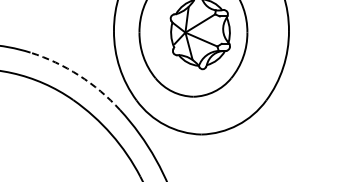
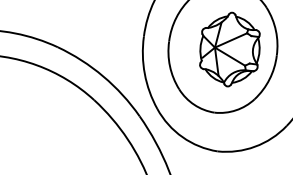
arc: (79, 75) -> (103, 76), dashed -> solid

